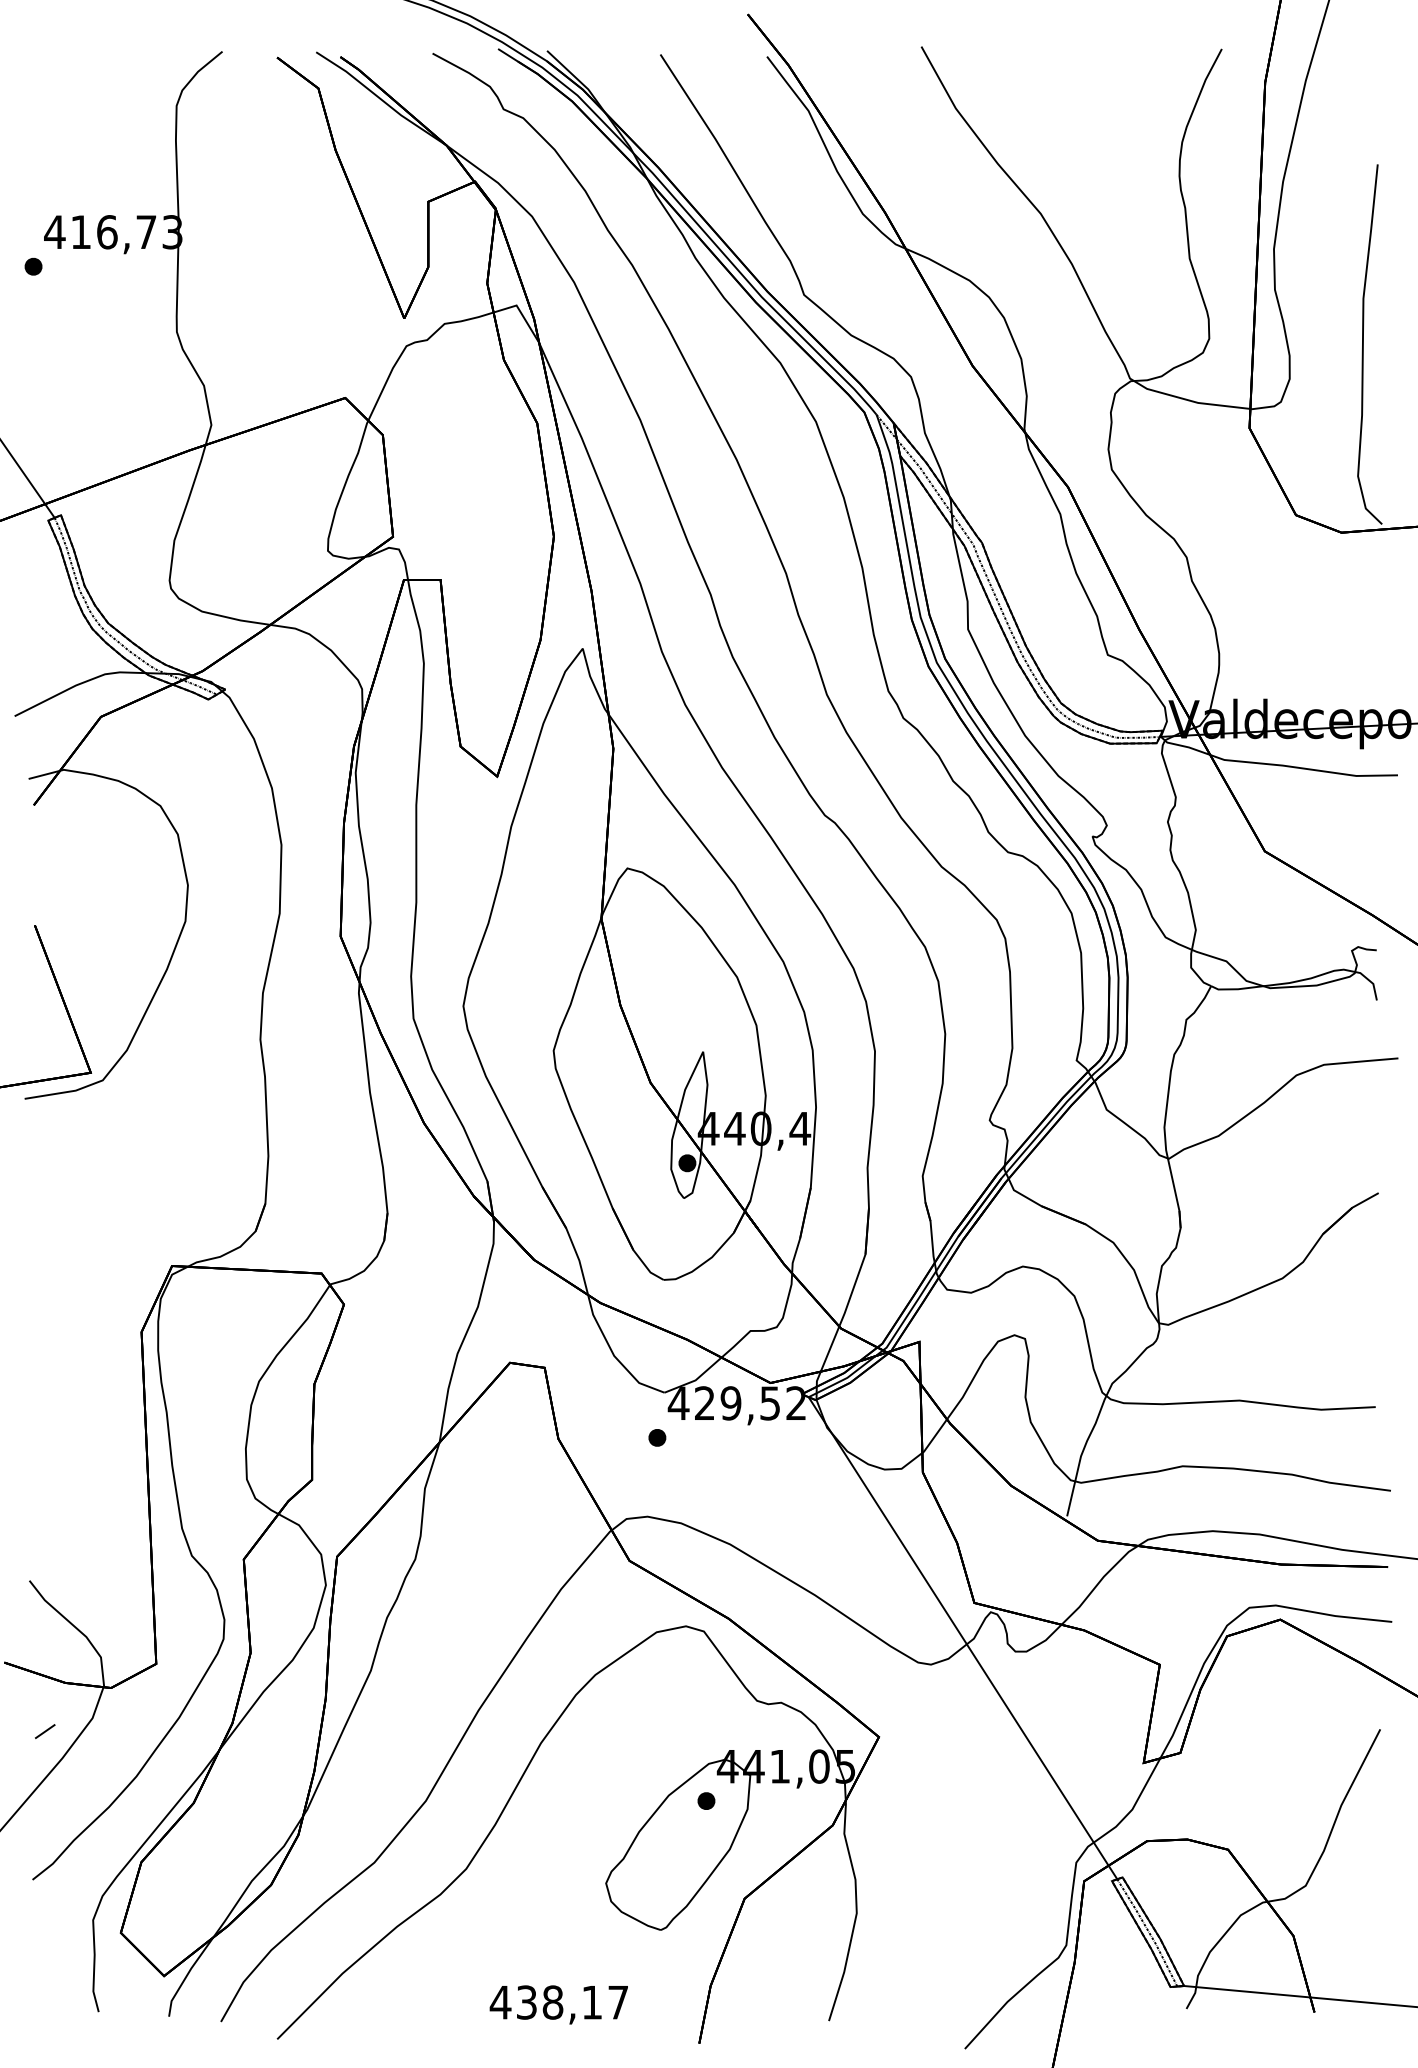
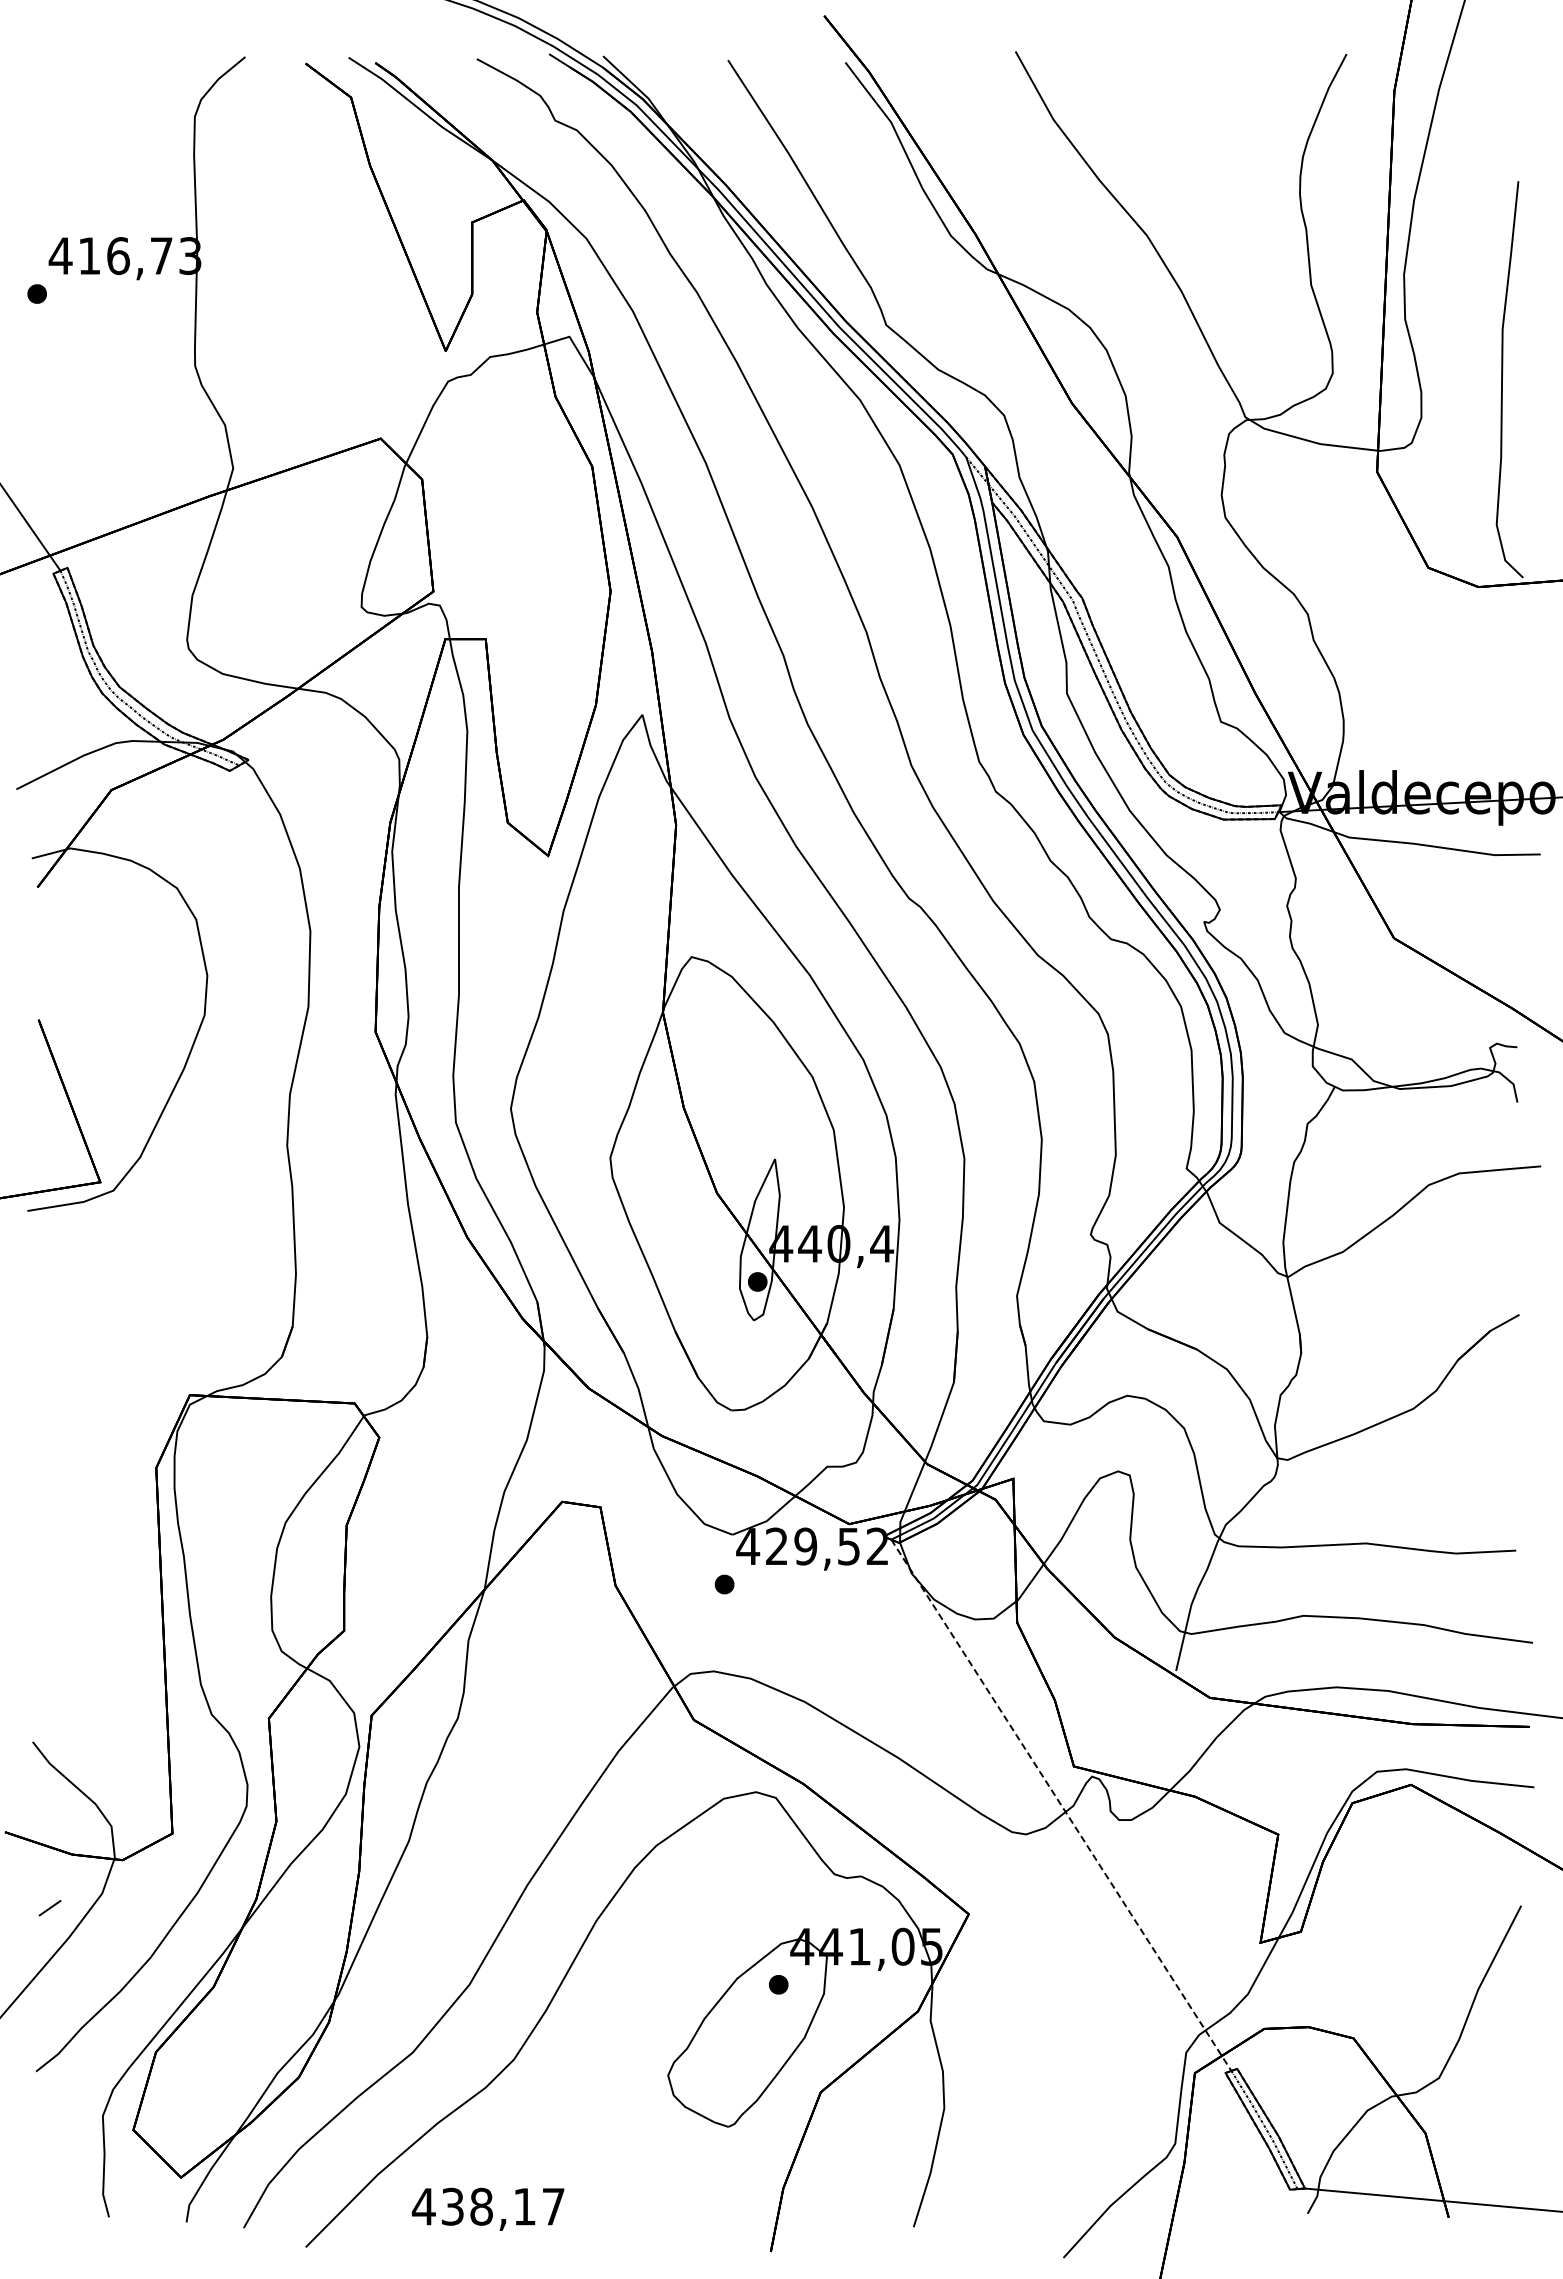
line: (963, 1638) -> (1061, 1805), solid -> dashed
text: (558, 2004) -> (487, 2208), moved

